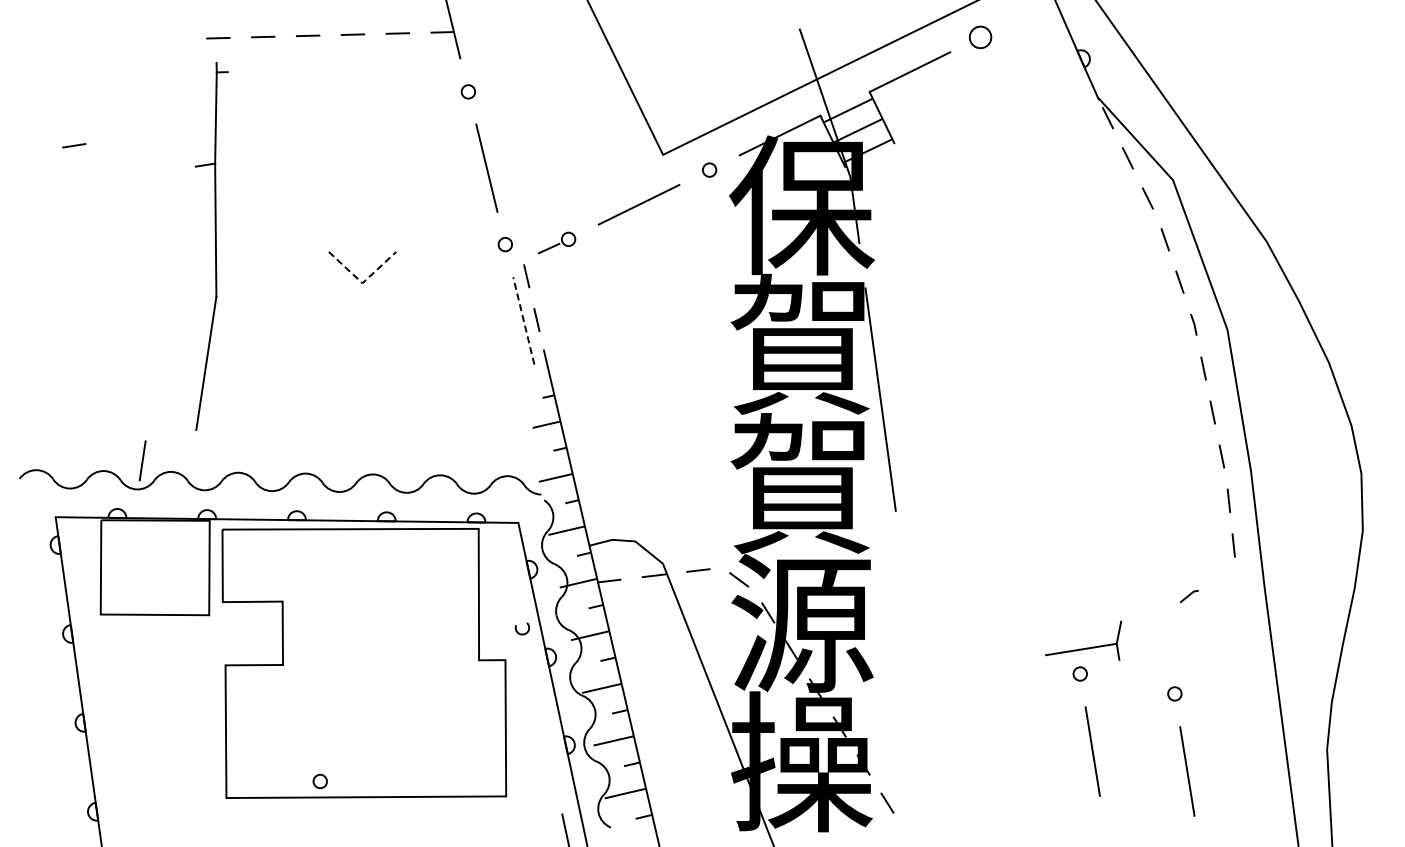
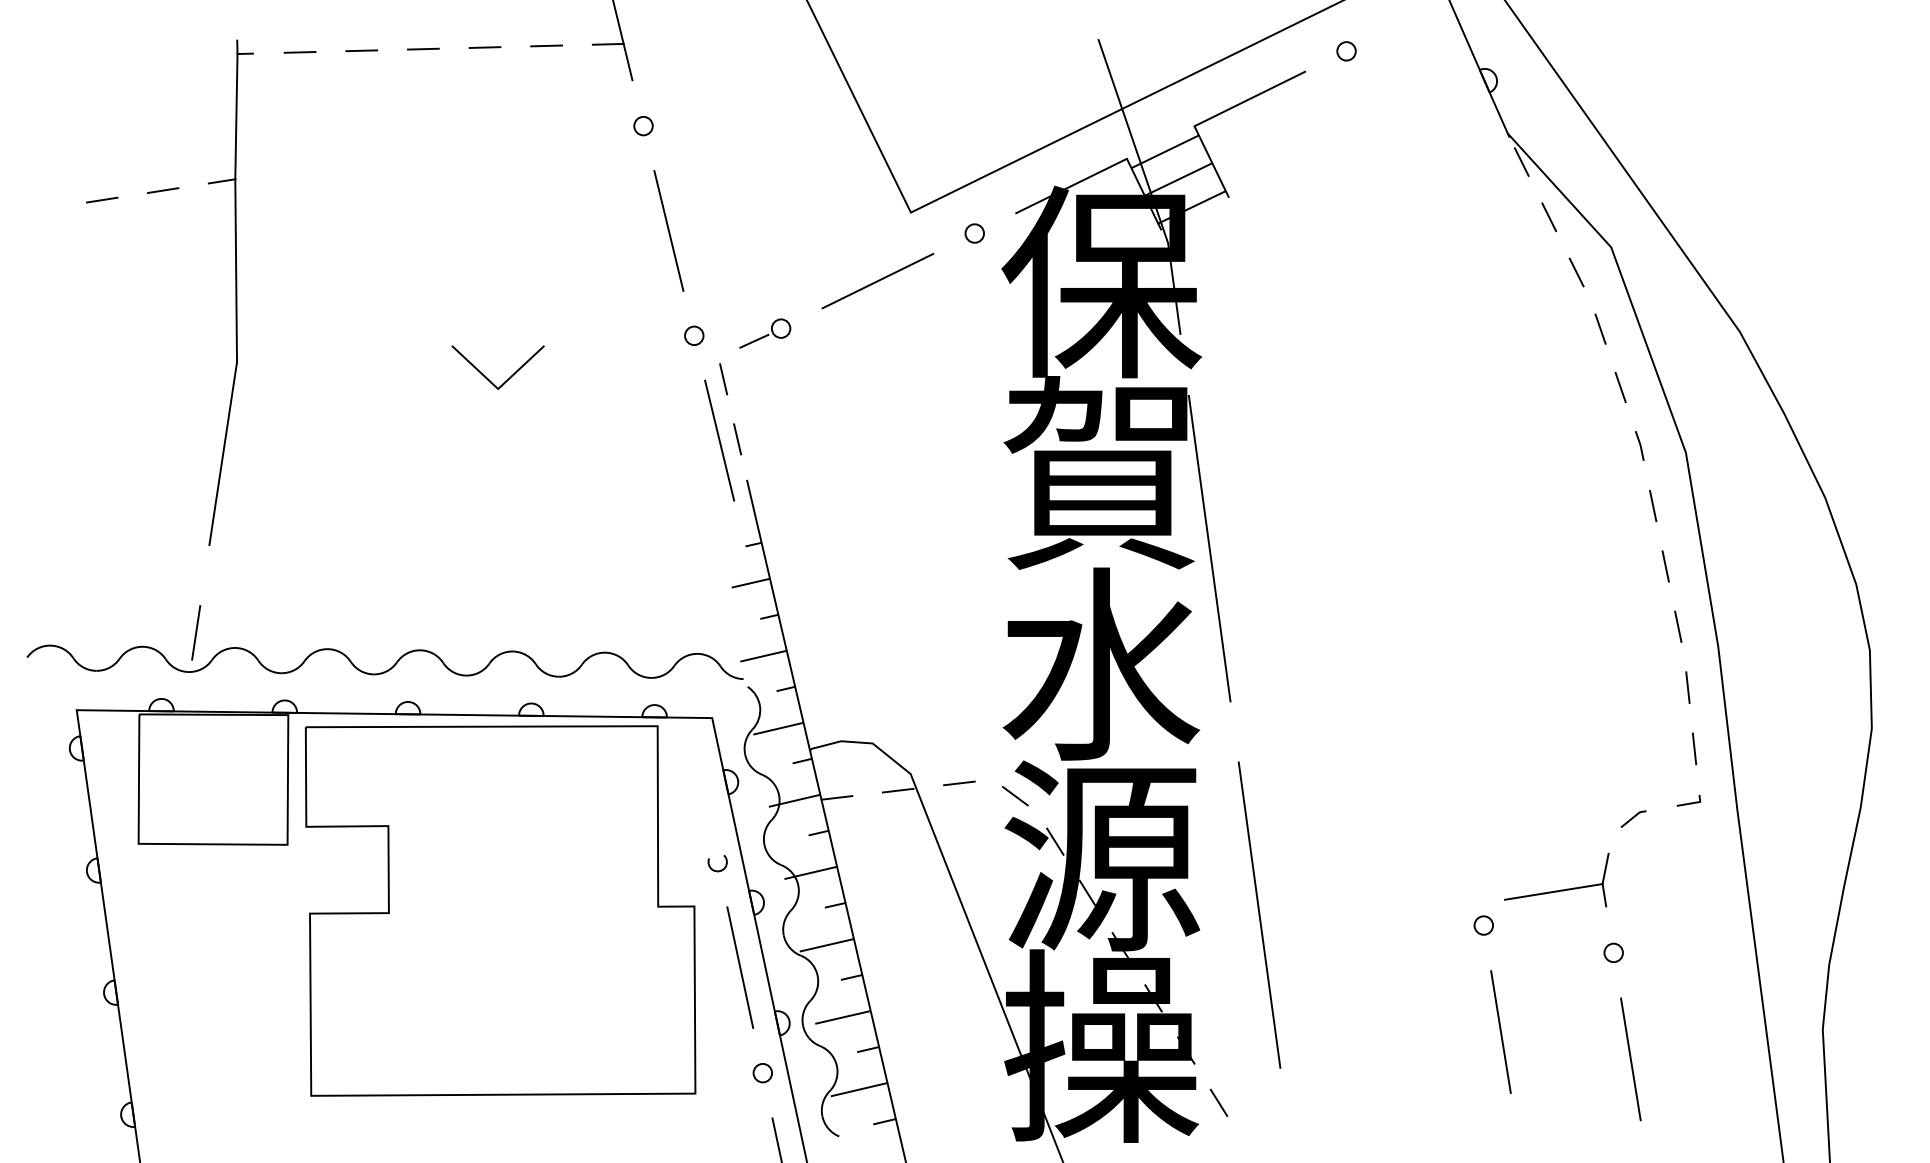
circle: (979, 37) -> (1345, 51), size x0.62
line: (118, 138) -> (162, 190), added
part: (211, 246) -> (230, 293), moved
line: (362, 283) -> (498, 389), dashed -> solid
line: (523, 320) -> (719, 440), dashed -> solid
text: (801, 483) -> (1100, 663), 賀 -> 水
line: (1229, 584) -> (1688, 802), added
part: (1085, 647) -> (1559, 889), moved
line: (916, 666) -> (1258, 915), added
line: (538, 704) -> (739, 967), added
circle: (319, 781) -> (761, 1073), moved

